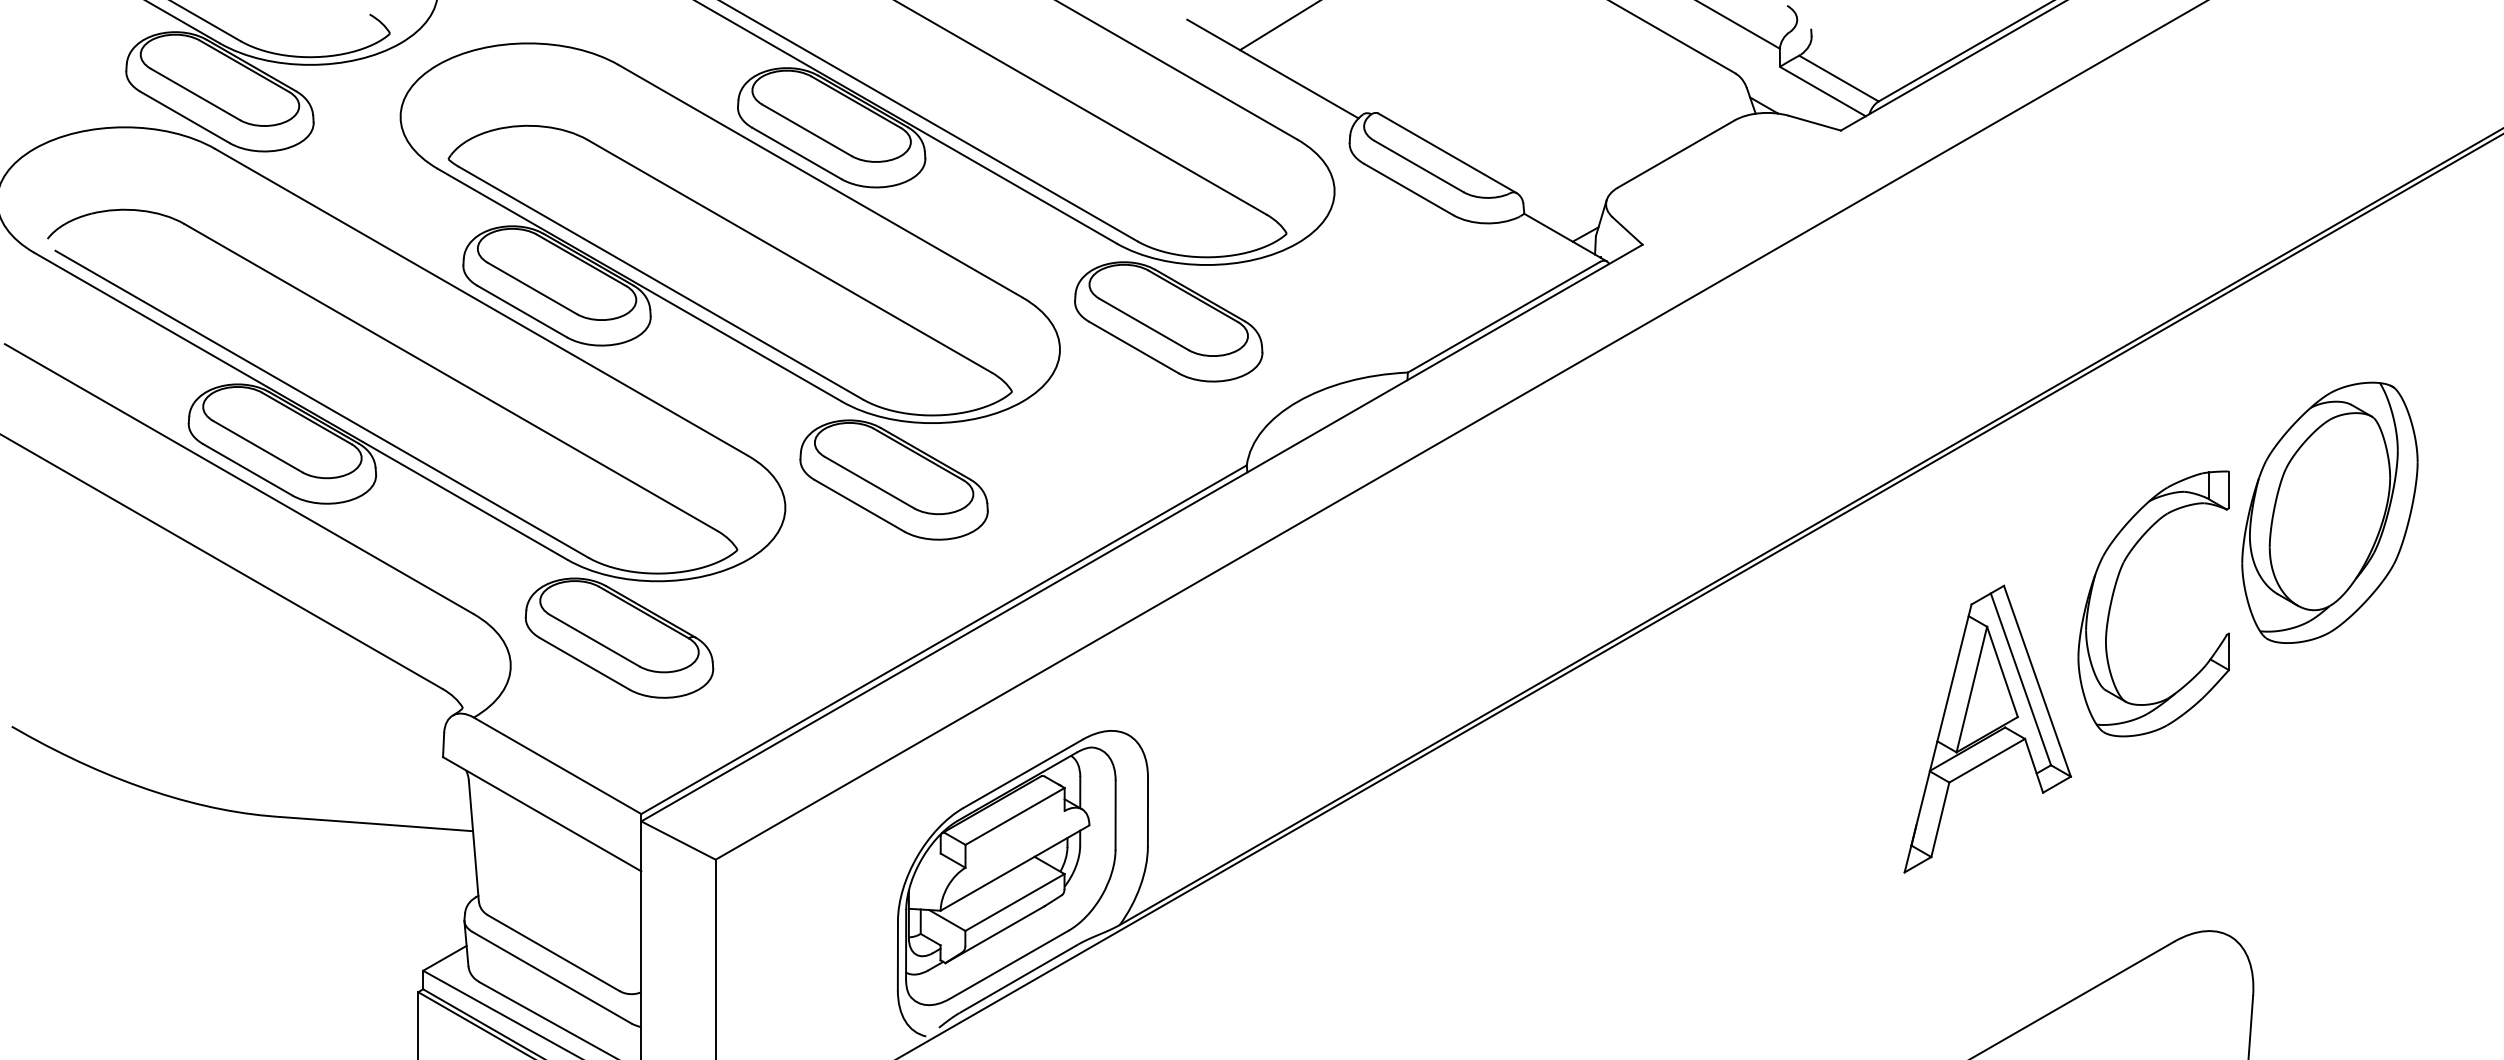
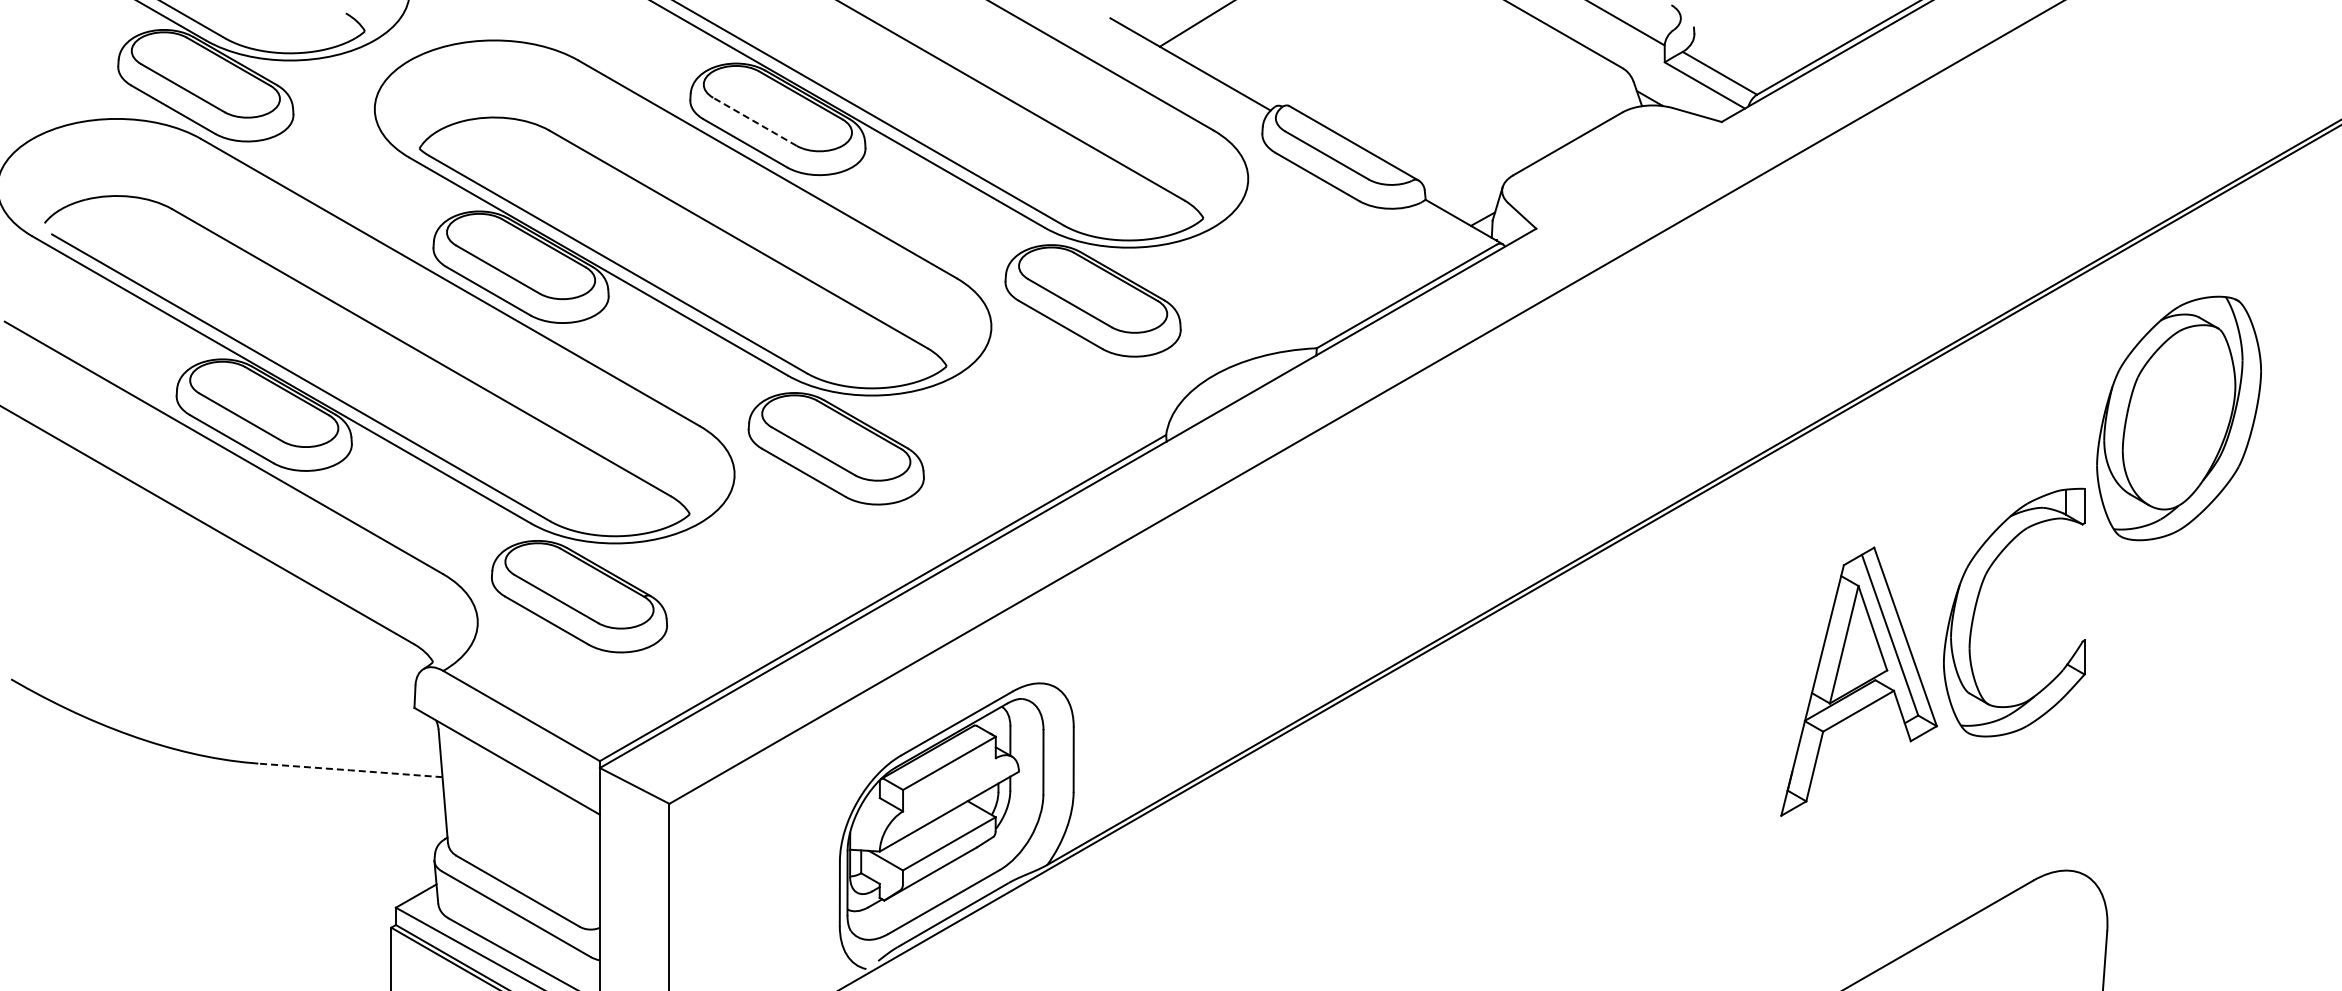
line: (806, 130) -> (754, 121), solid -> dashed
part: (2329, 512) -> (2178, 418), moved
part: (2114, 594) -> (1977, 603), moved
line: (374, 824) -> (350, 770), solid -> dashed

